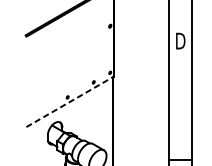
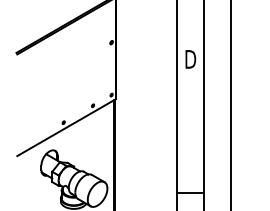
line: (70, 101) -> (66, 127), dashed -> solid

